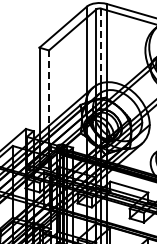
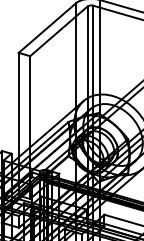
line: (101, 46) -> (93, 51), dashed -> solid
line: (49, 88) -> (30, 102), dashed -> solid

